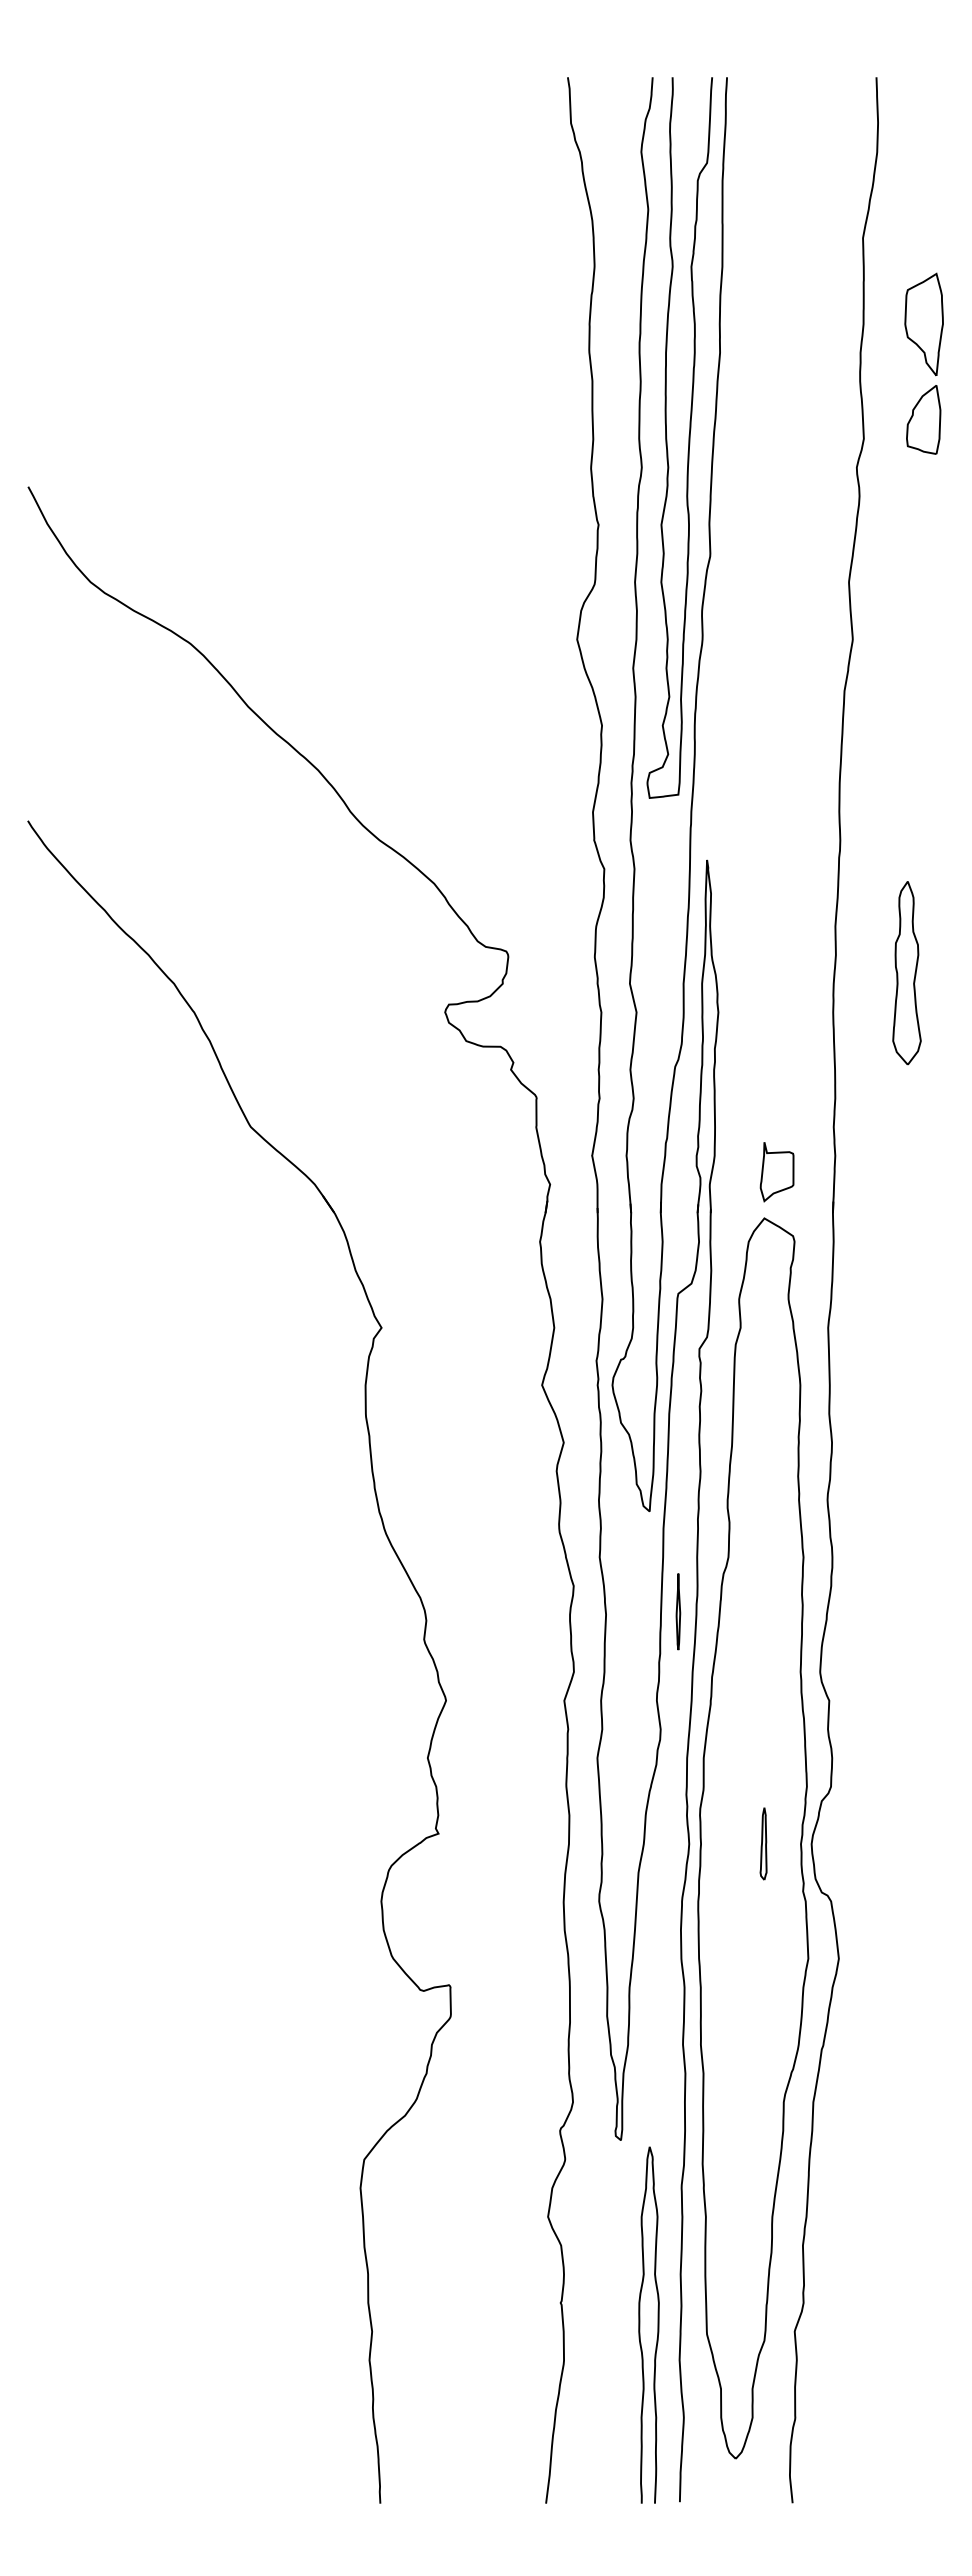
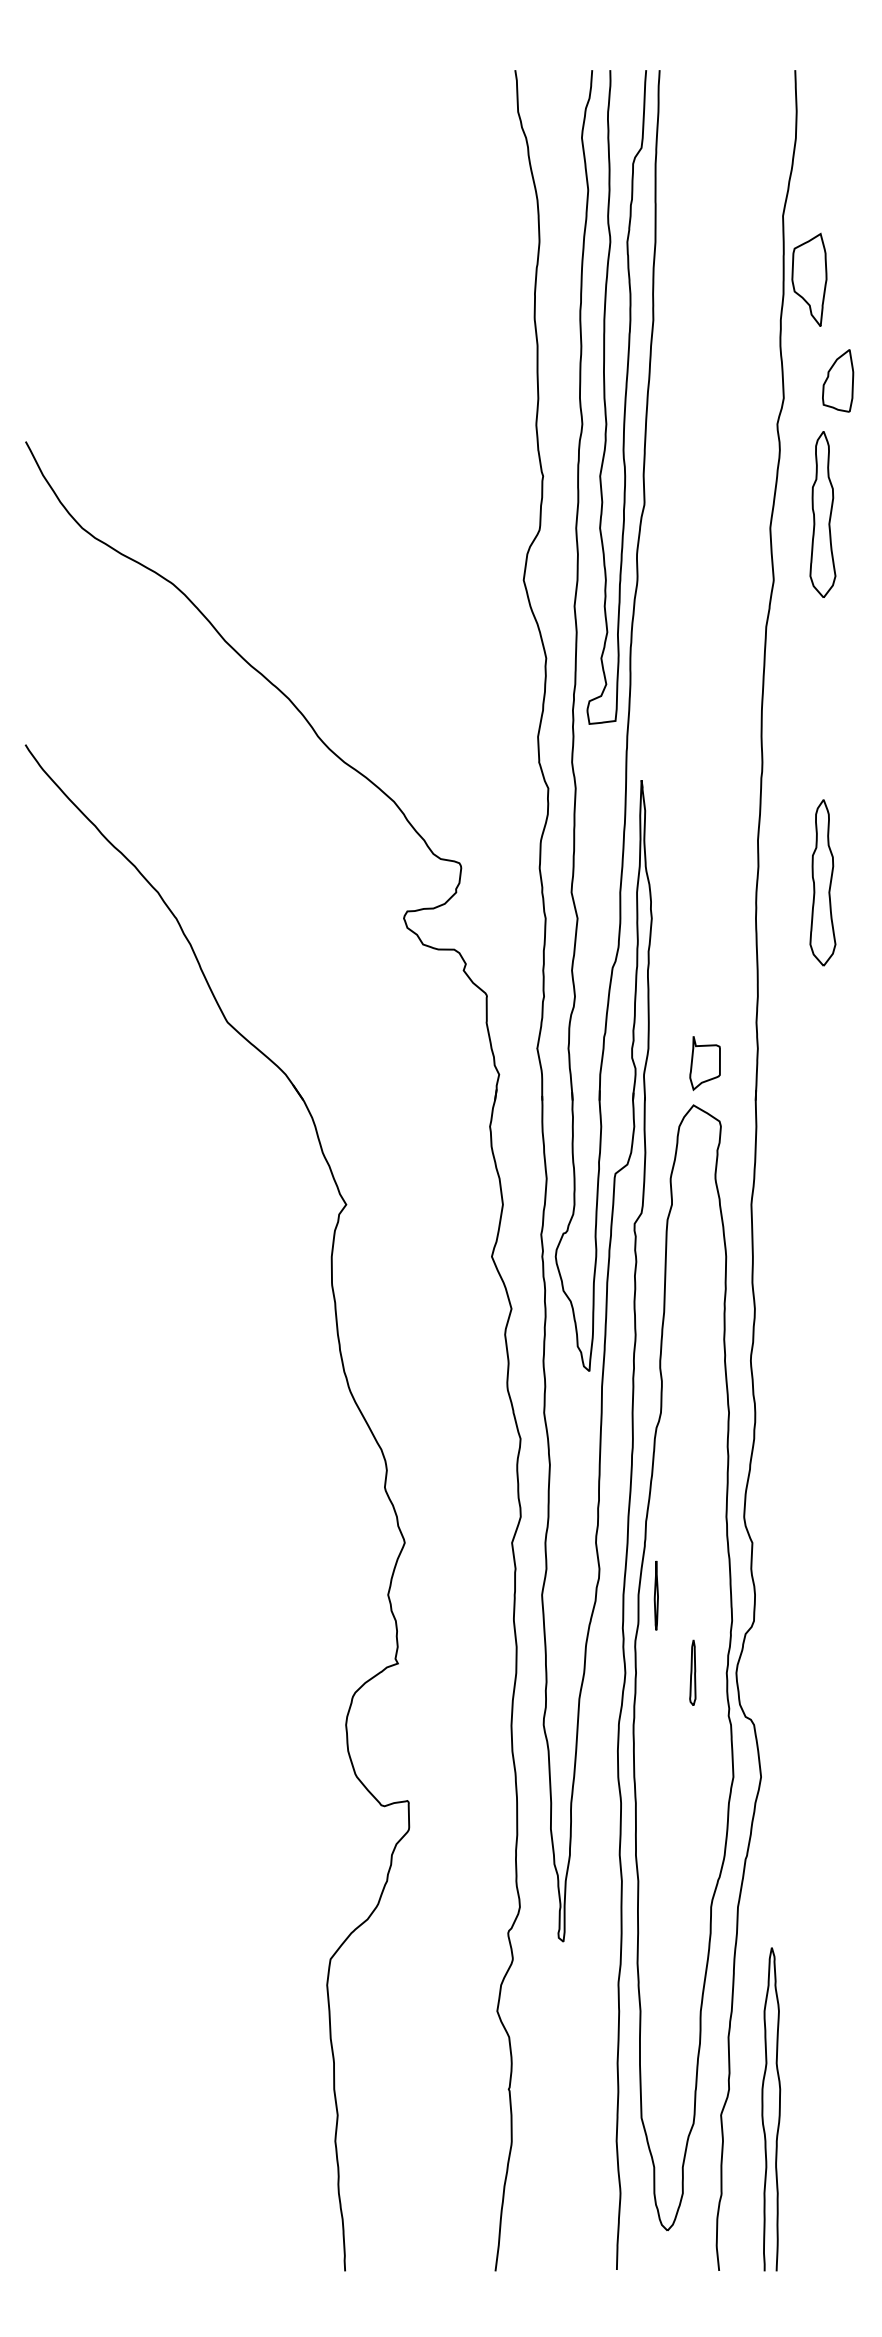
part: (923, 324) -> (808, 279), moved
part: (906, 567) -> (822, 514), added
part: (678, 1611) -> (656, 1595), moved
curve: (640, 2324) -> (763, 2108), moved

